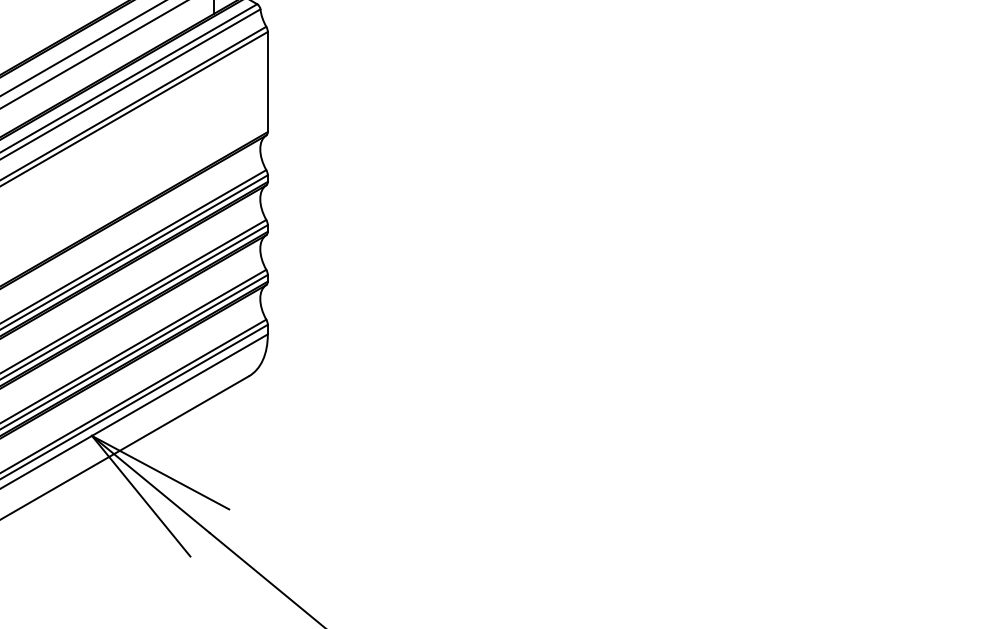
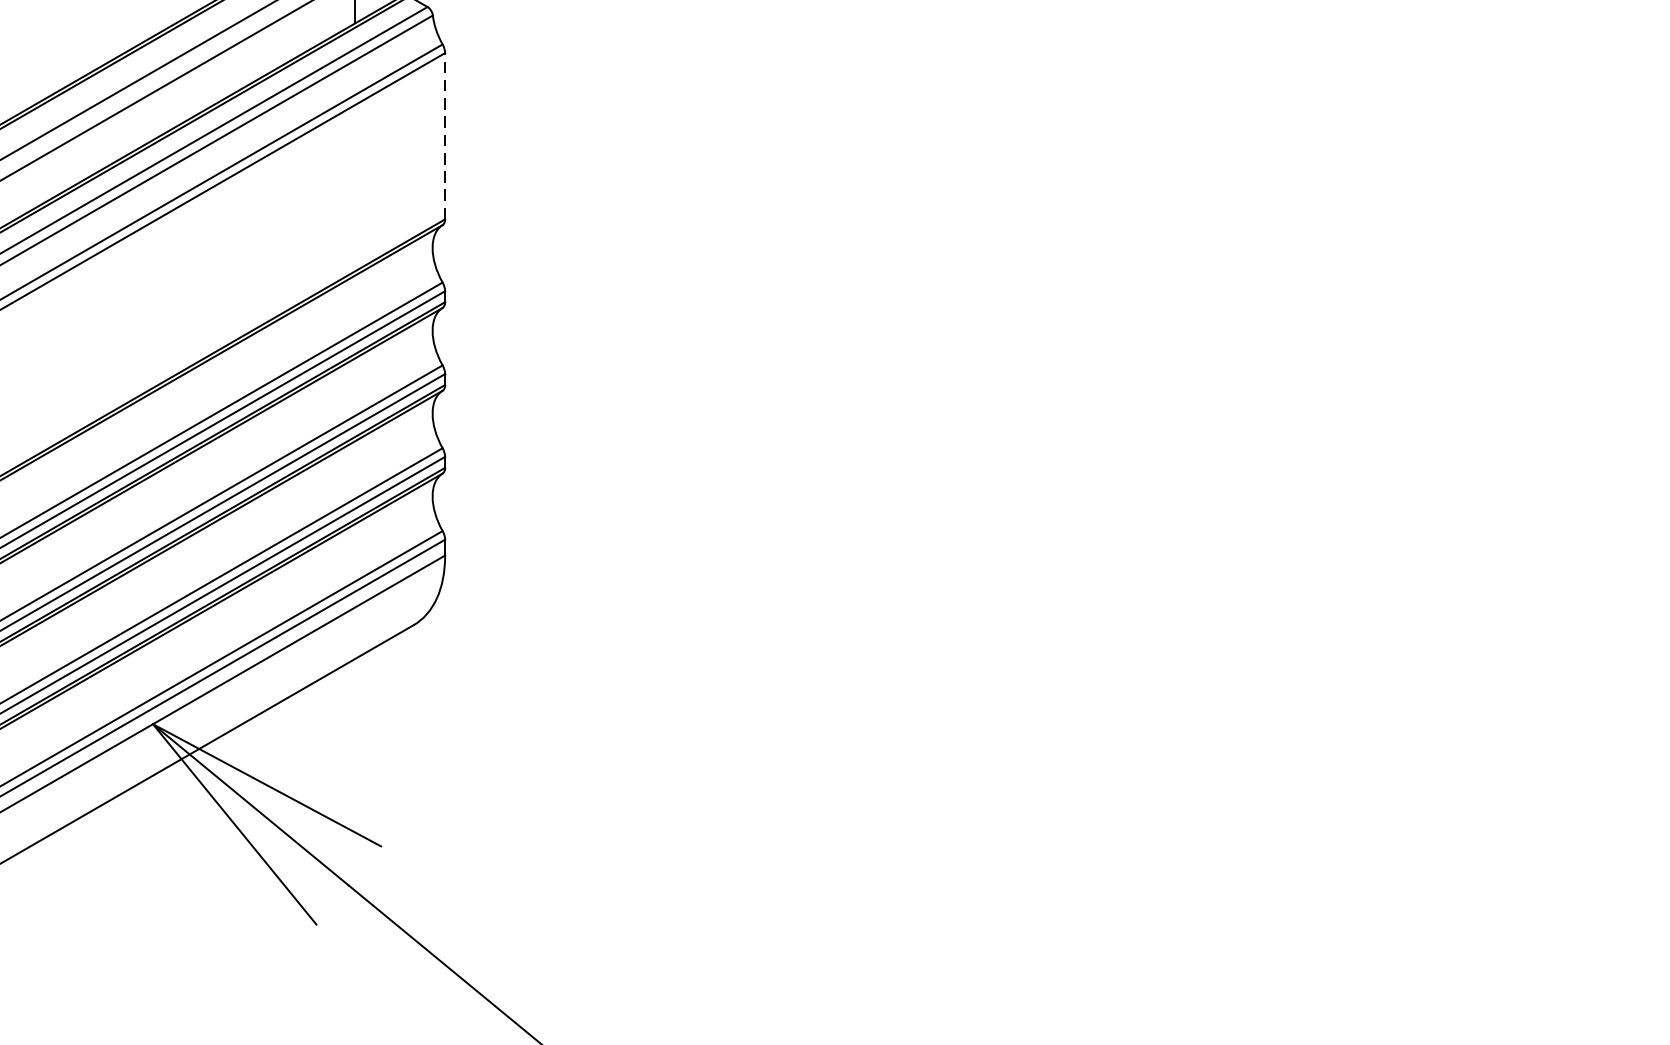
line: (267, 81) -> (444, 135), solid -> dashed

